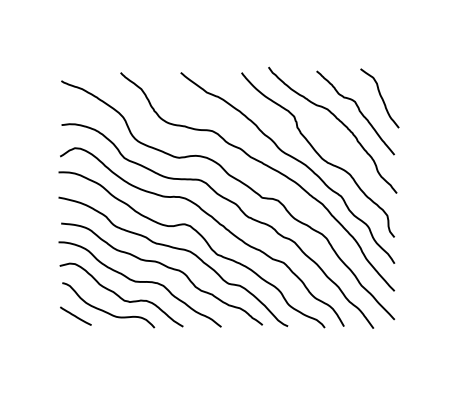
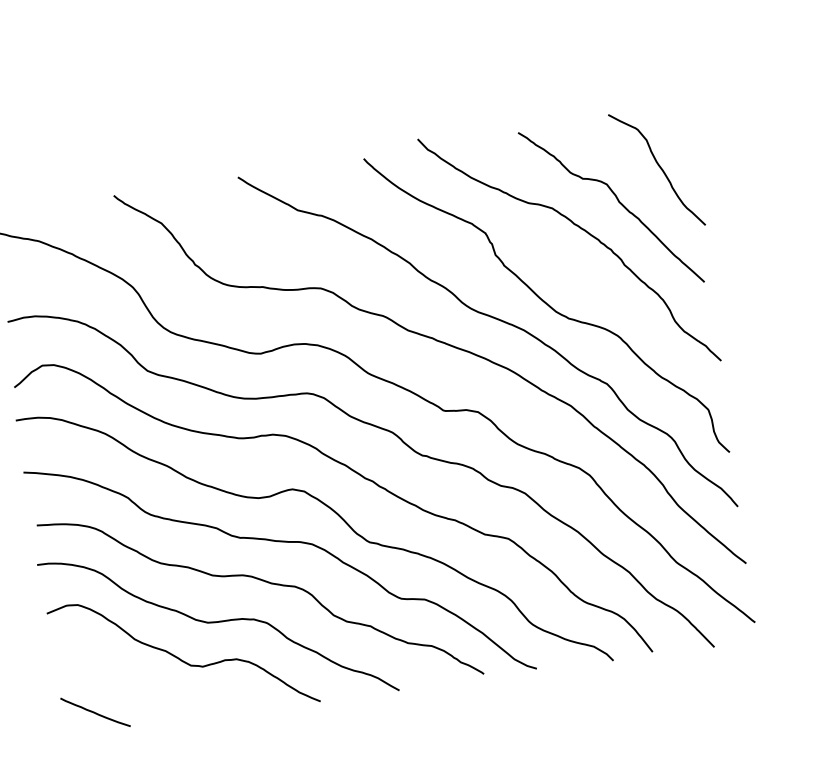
curve: (107, 311) -> (159, 693), removed

